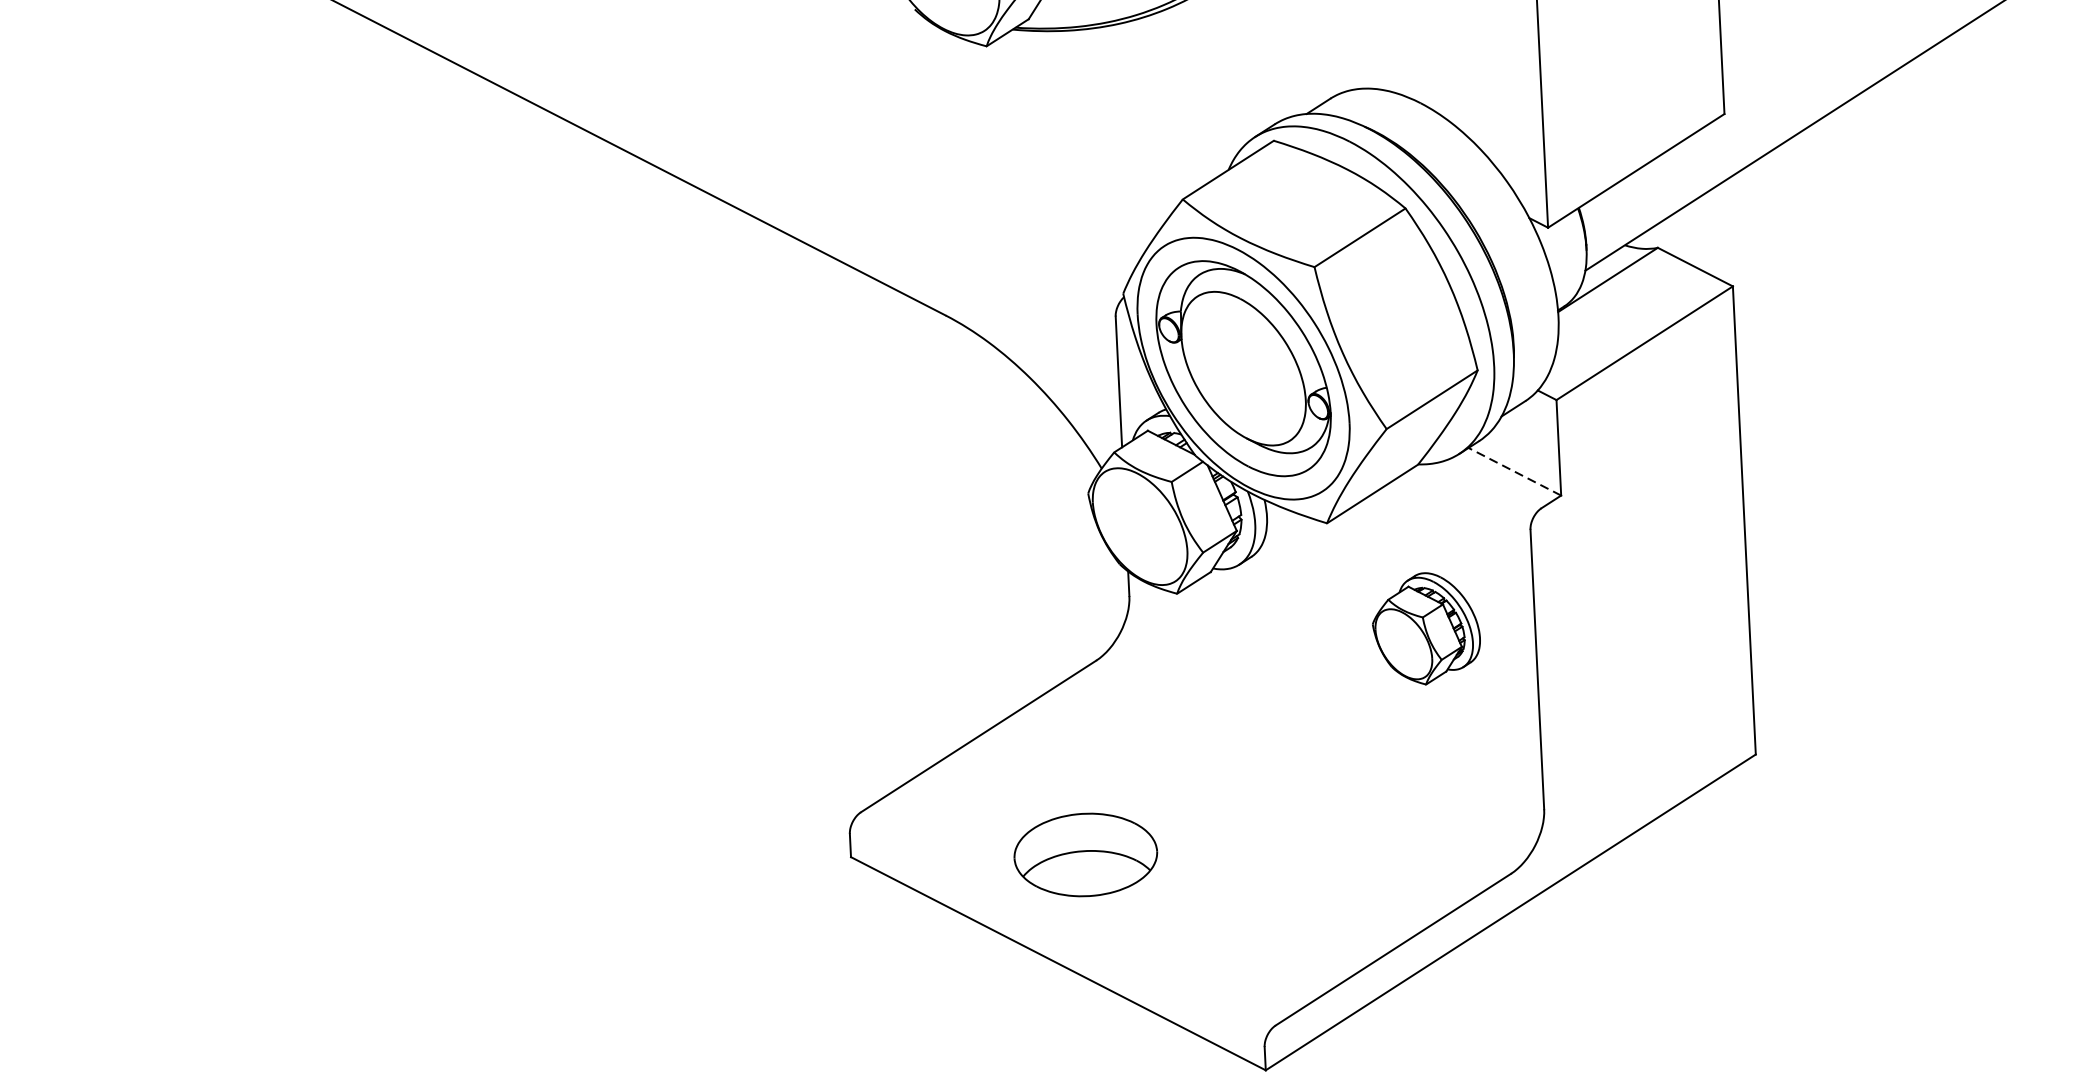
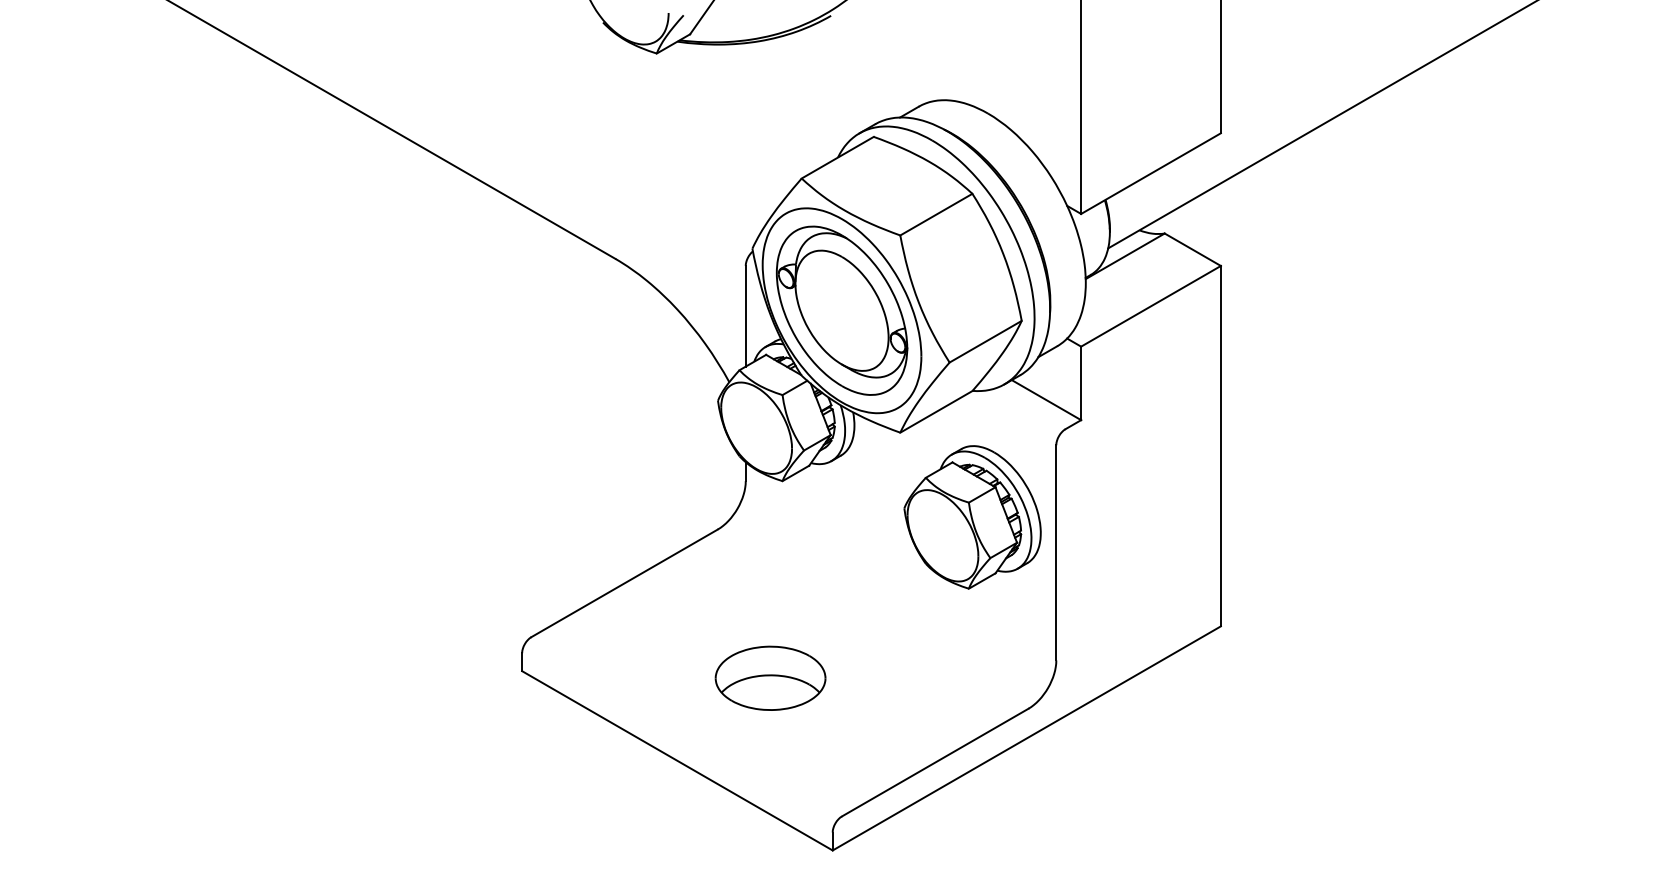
line: (1514, 470) -> (1046, 399), dashed -> solid
part: (1426, 628) -> (972, 517), size x1.67
part: (1085, 853) -> (770, 677), moved

